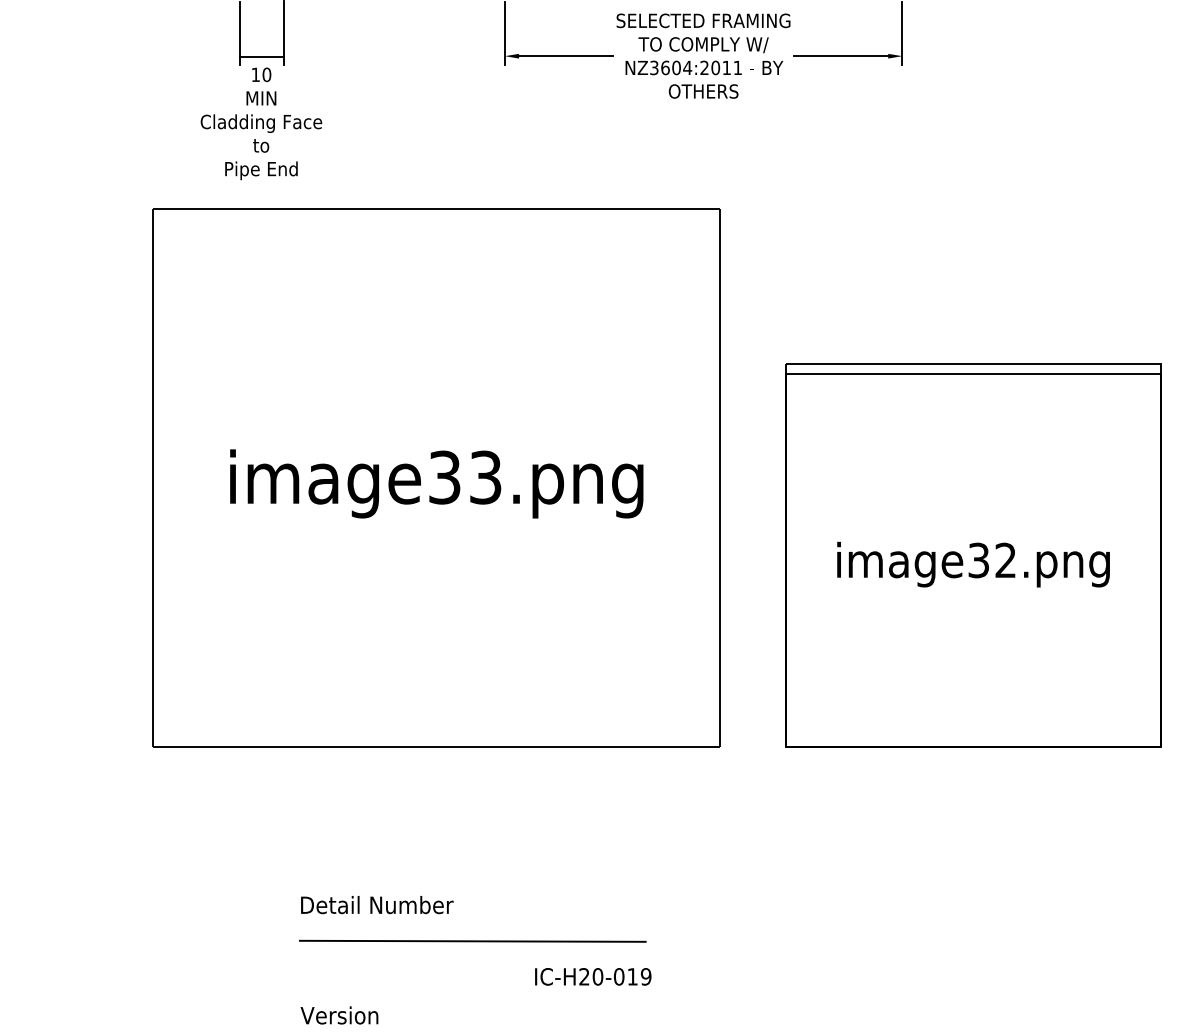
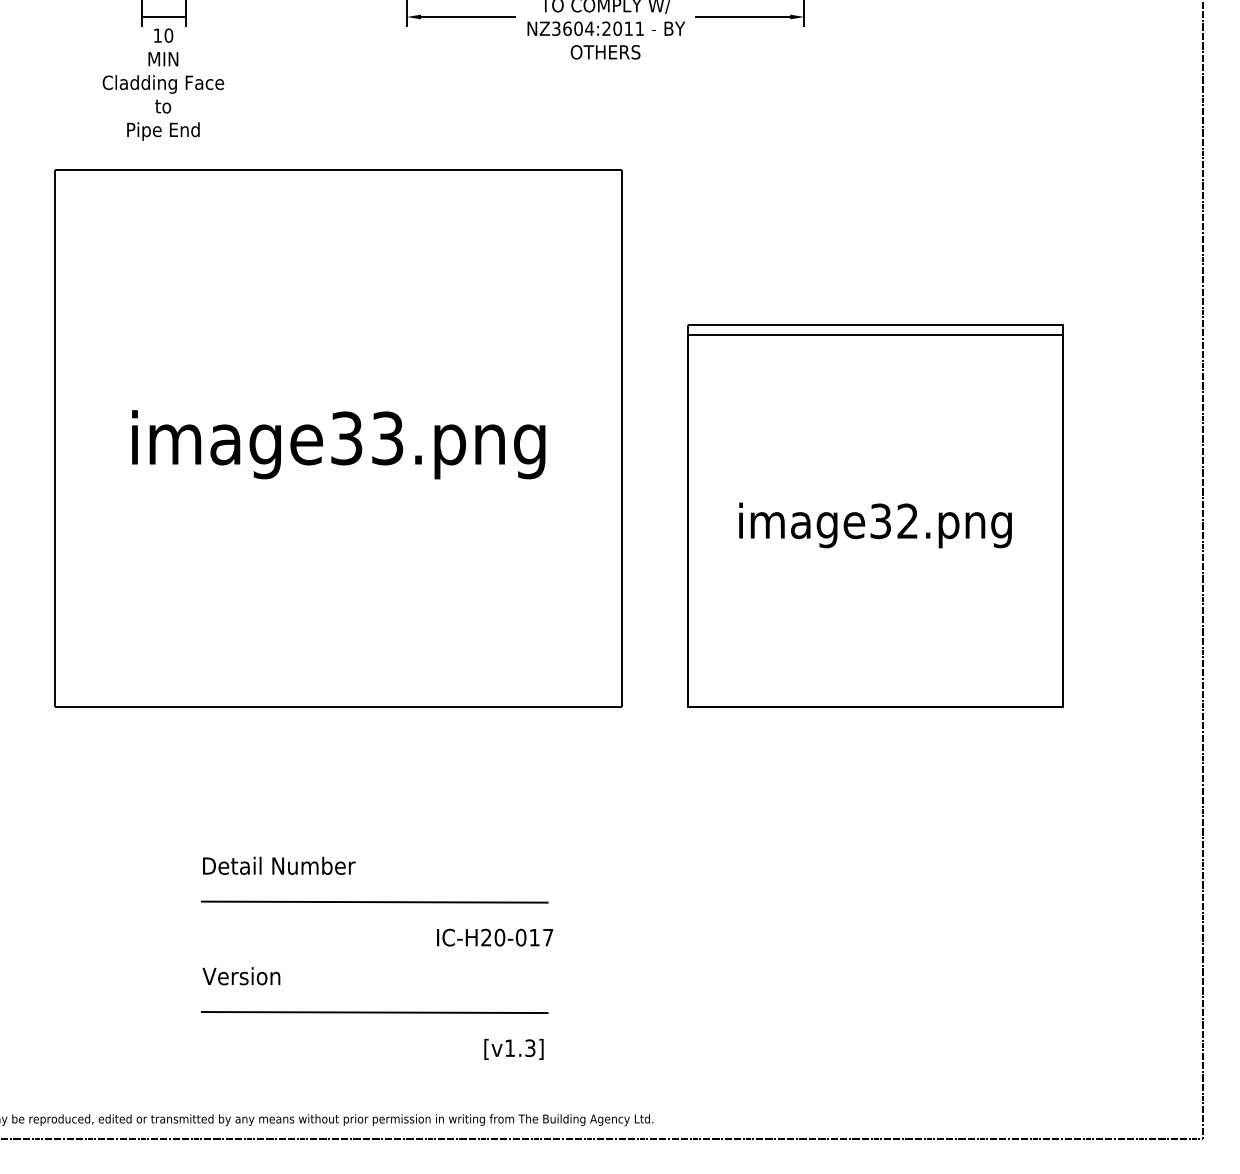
text: (645, 976) -> (547, 937), IC-H20-019 -> IC-H20-017

